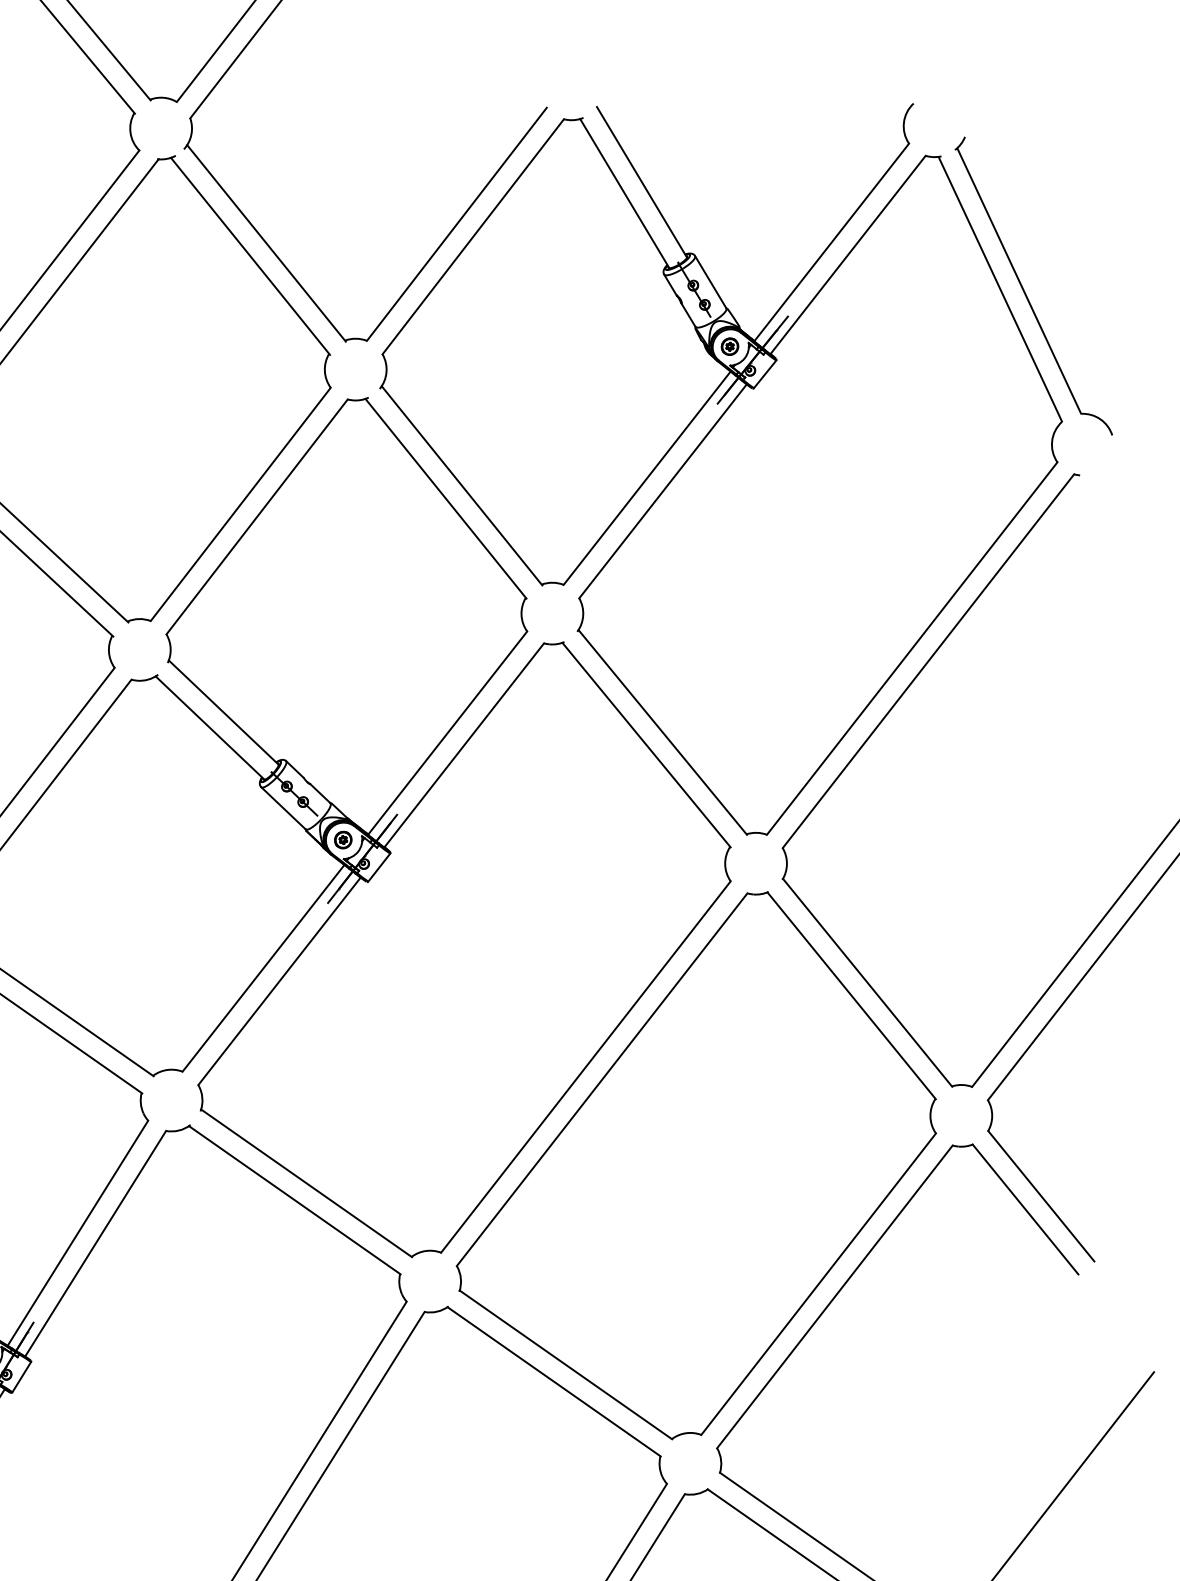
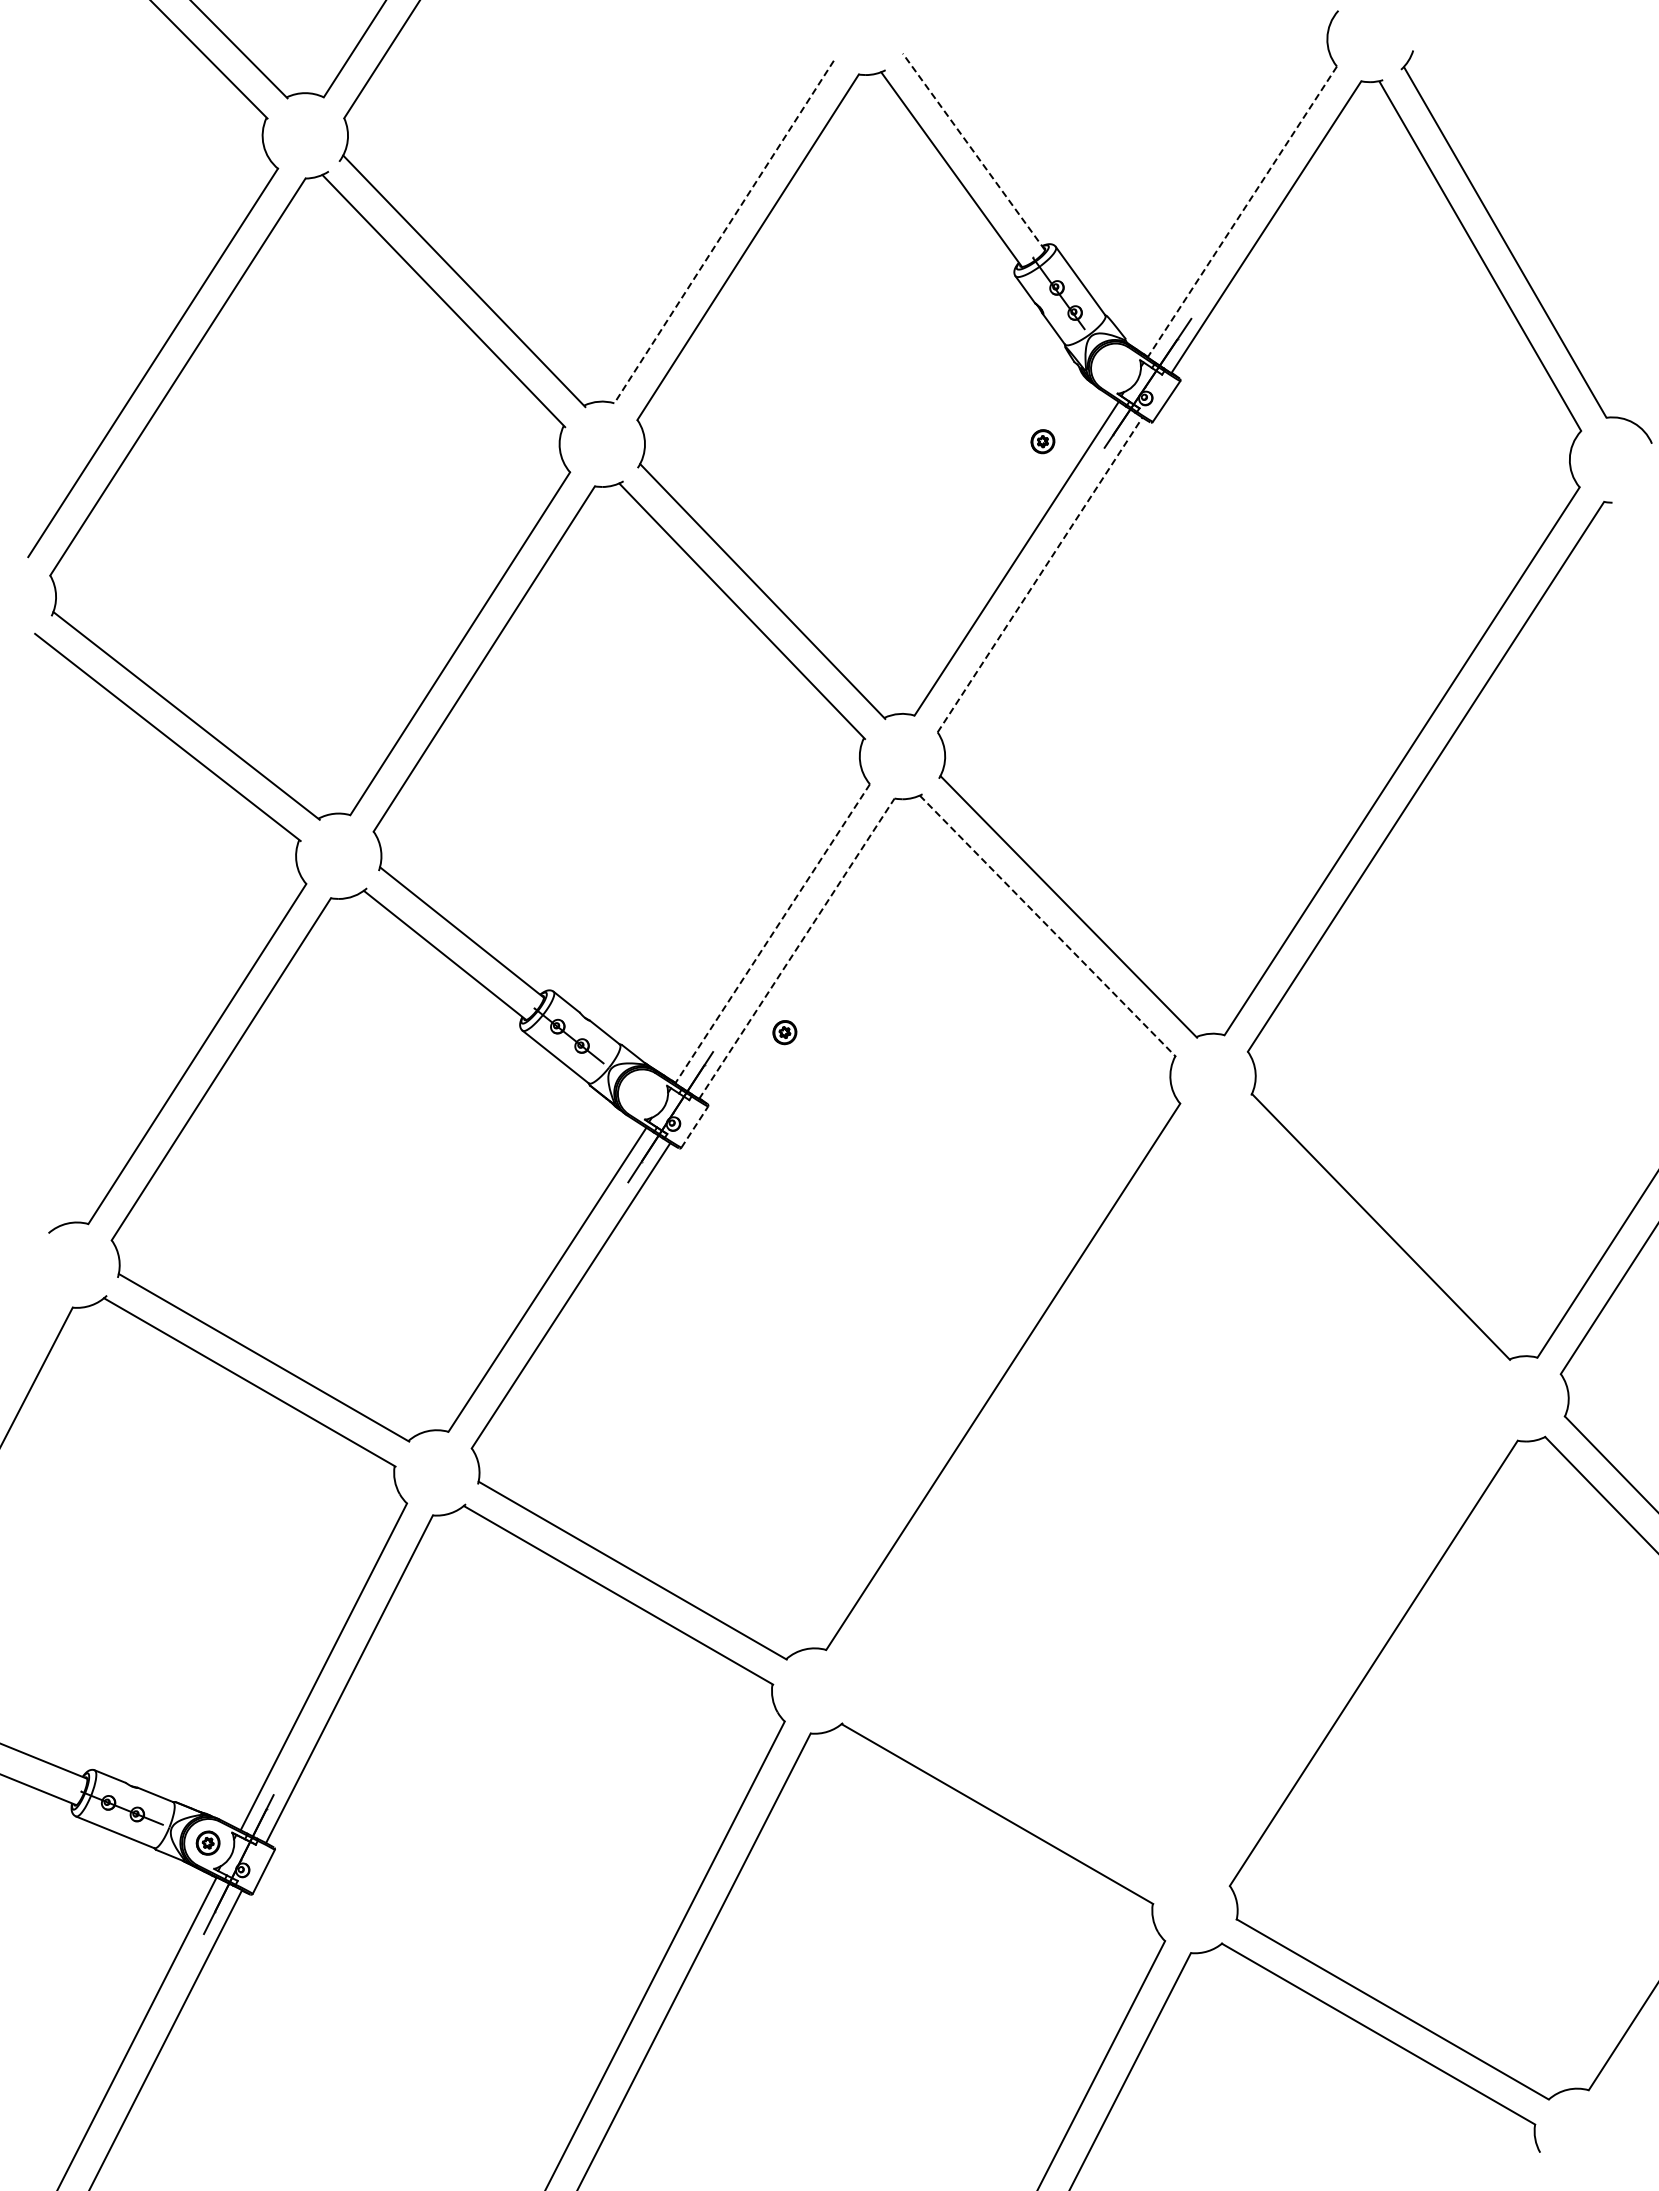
line: (641, 181) -> (973, 151), solid -> dashed
line: (456, 224) -> (723, 232), solid -> dashed
line: (831, 242) -> (1242, 212), solid -> dashed
part: (729, 346) -> (1042, 441), moved
line: (663, 491) -> (1040, 574), solid -> dashed
line: (447, 733) -> (772, 934), solid -> dashed
line: (464, 745) -> (797, 948), solid -> dashed
line: (646, 745) -> (1048, 926), solid -> dashed
part: (343, 840) -> (784, 1032), moved
line: (379, 867) -> (694, 1127), solid -> dashed
part: (699, 1163) -> (1171, 1496), removed

